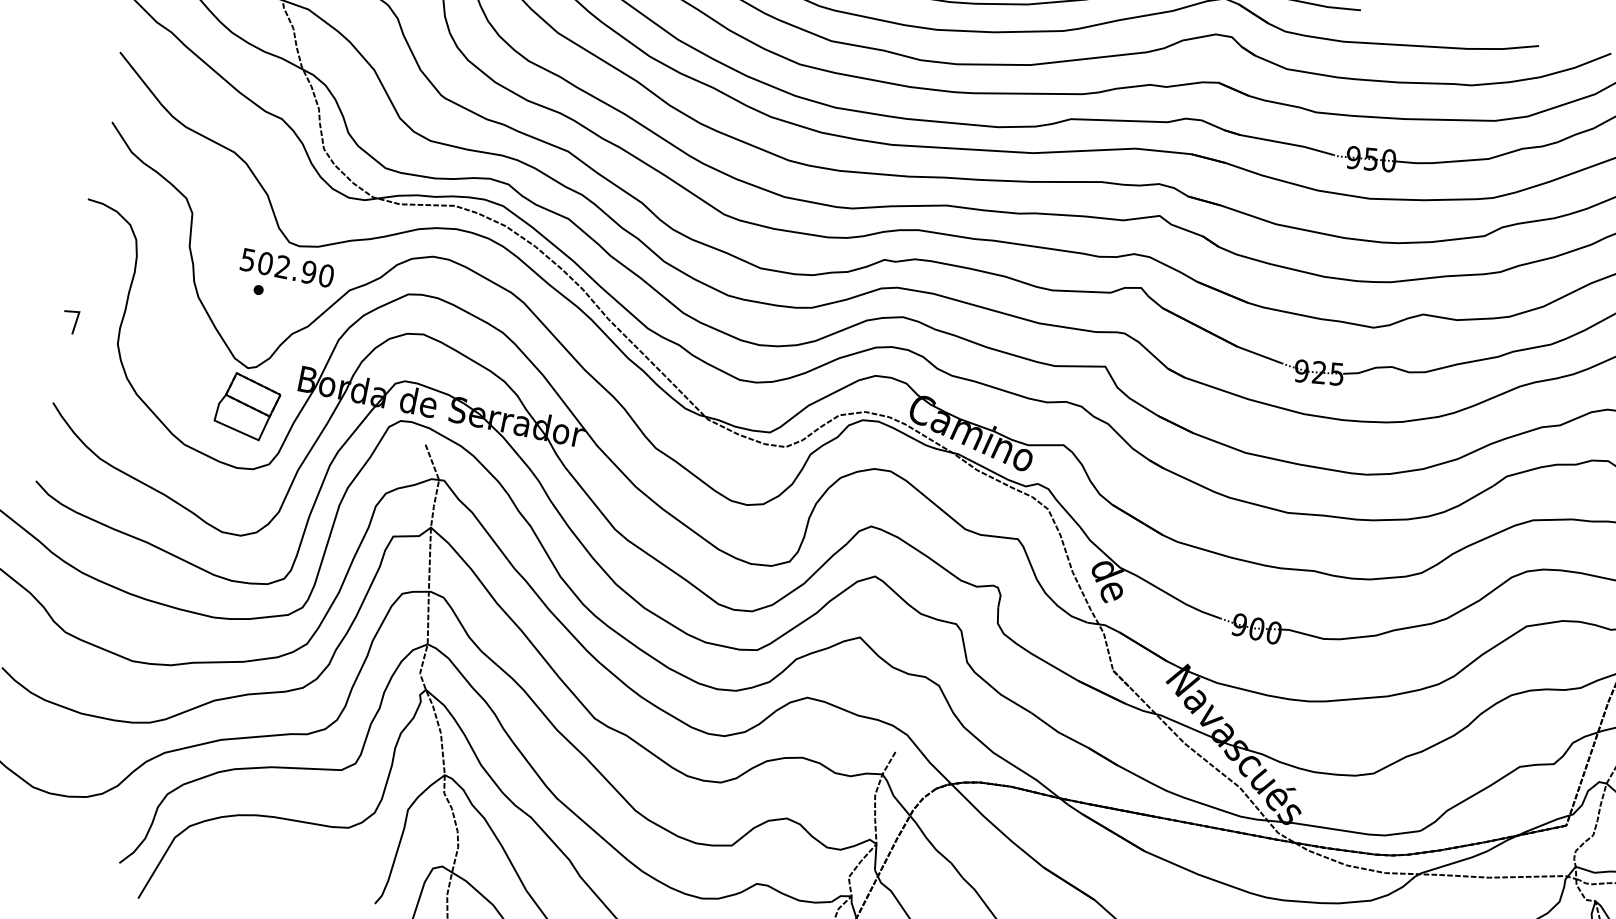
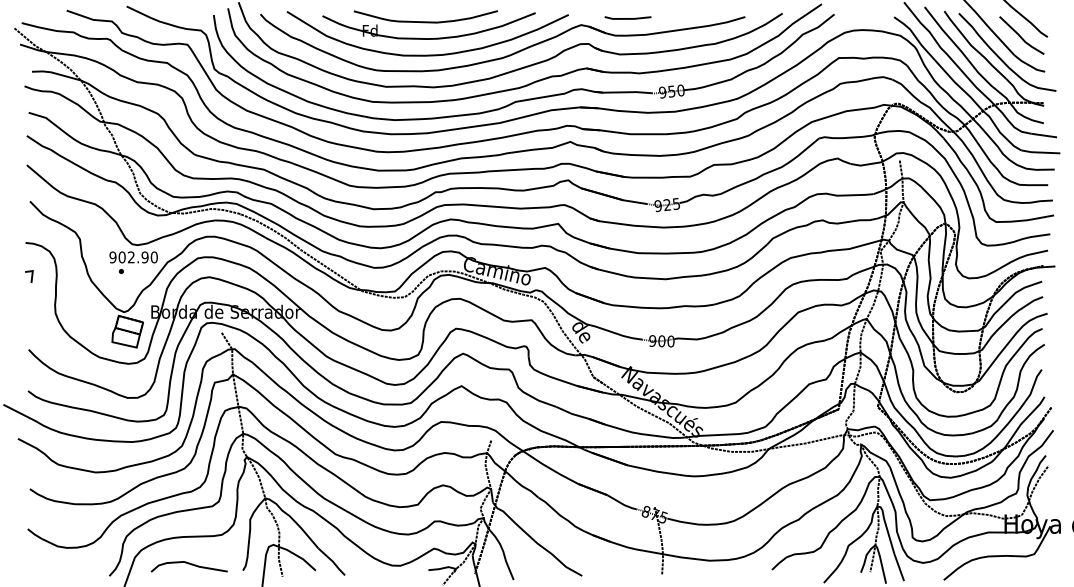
text: (247, 260) -> (112, 257), 502.90 -> 902.90
line: (74, 321) -> (31, 276), moved
curve: (273, 871) -> (188, 564), added

